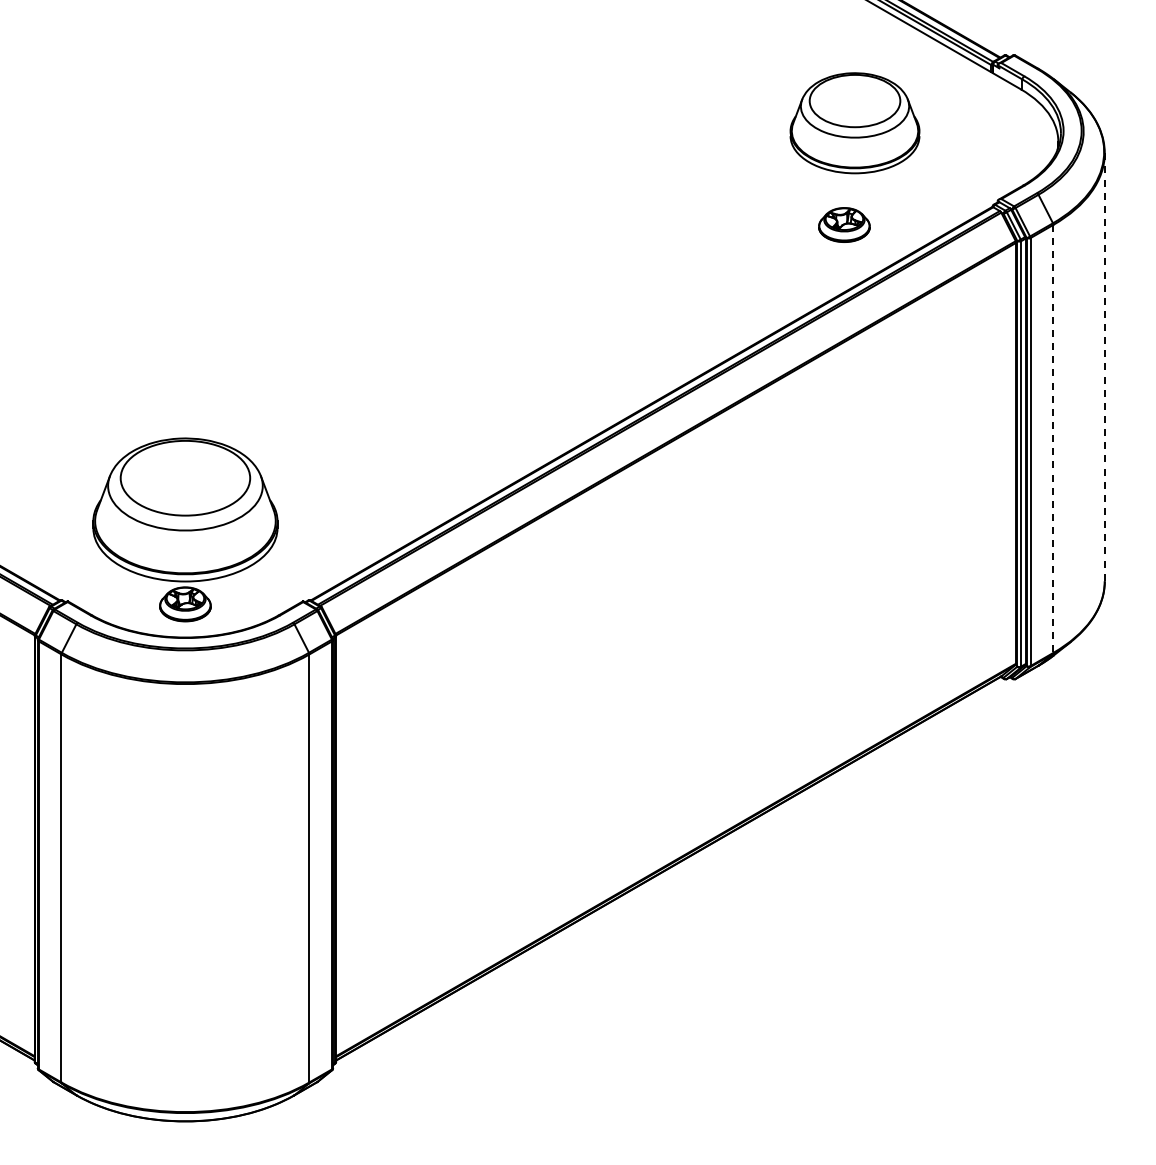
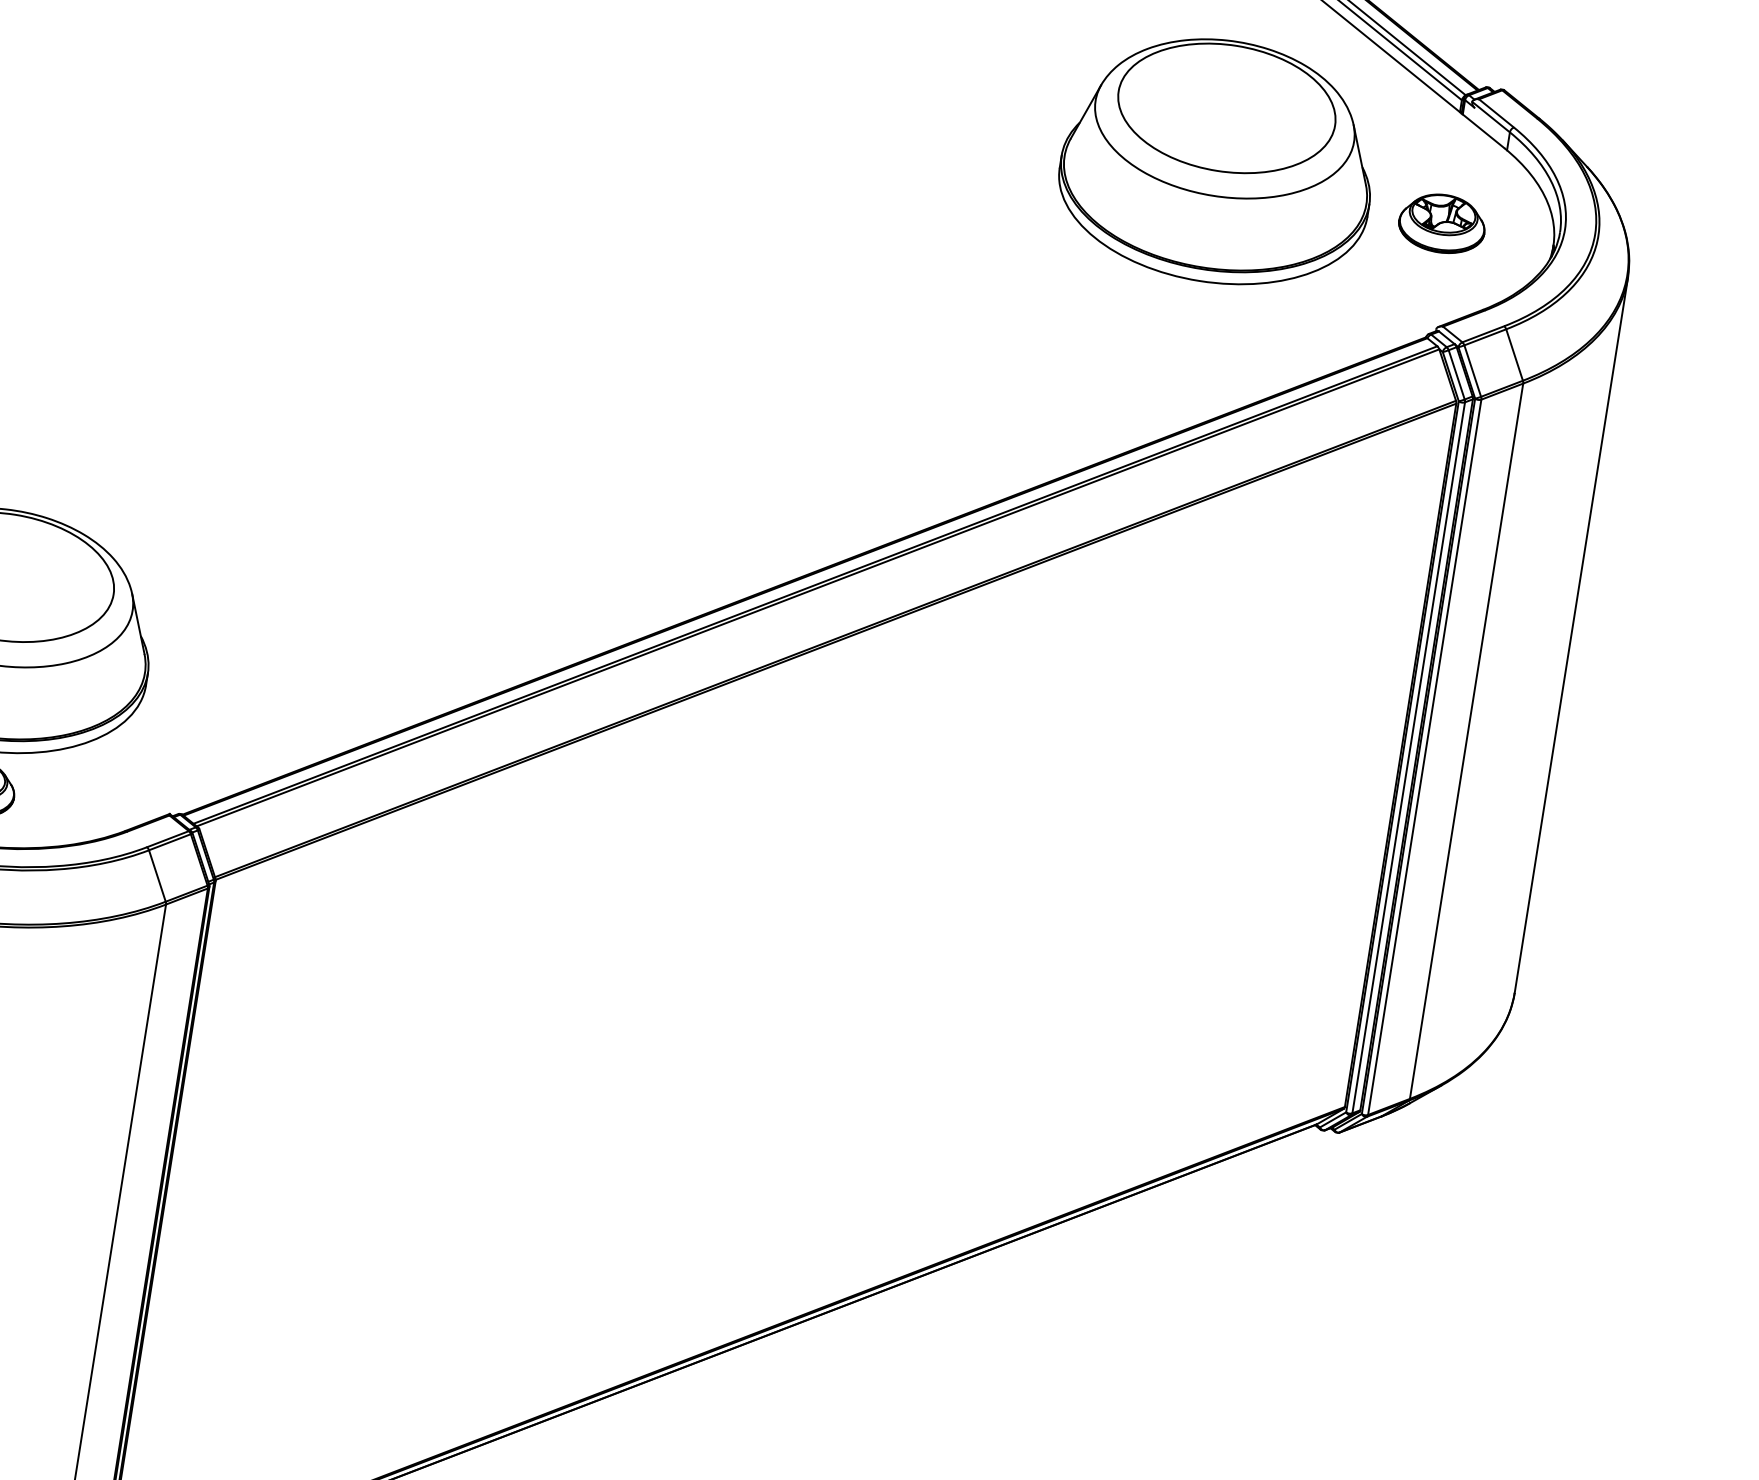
part: (854, 122) -> (1217, 159), size x1.43
part: (844, 224) -> (1442, 222), moved
line: (1104, 367) -> (1570, 635), dashed -> solid
line: (1053, 438) -> (1466, 740), dashed -> solid

